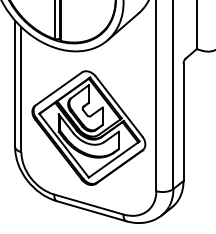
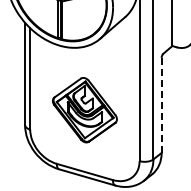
line: (183, 122) -> (161, 105), solid -> dashed
part: (88, 128) -> (84, 110), size x0.7

